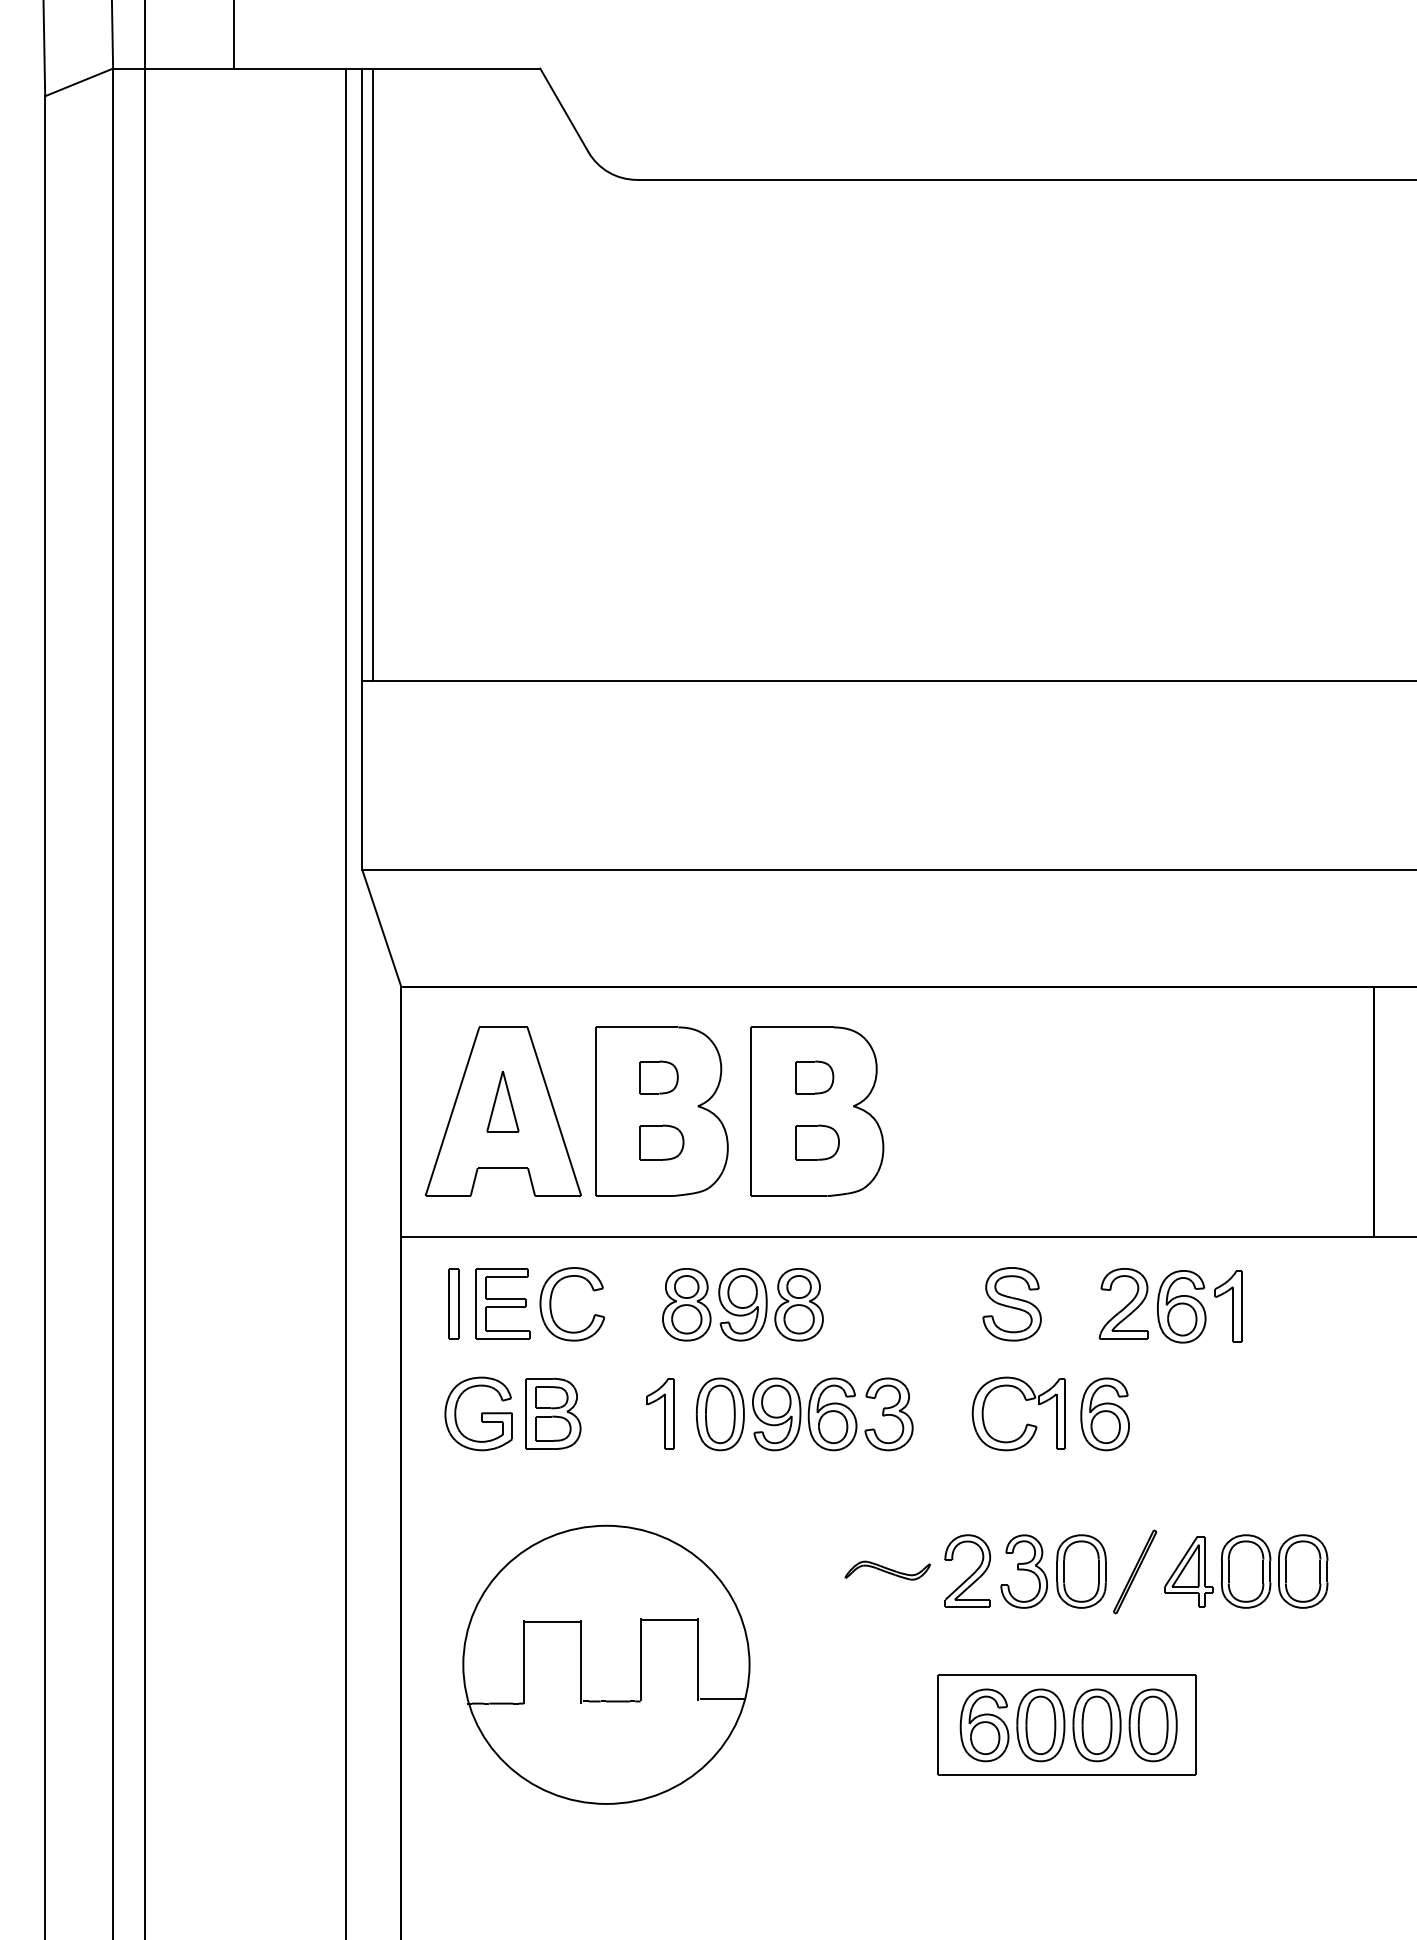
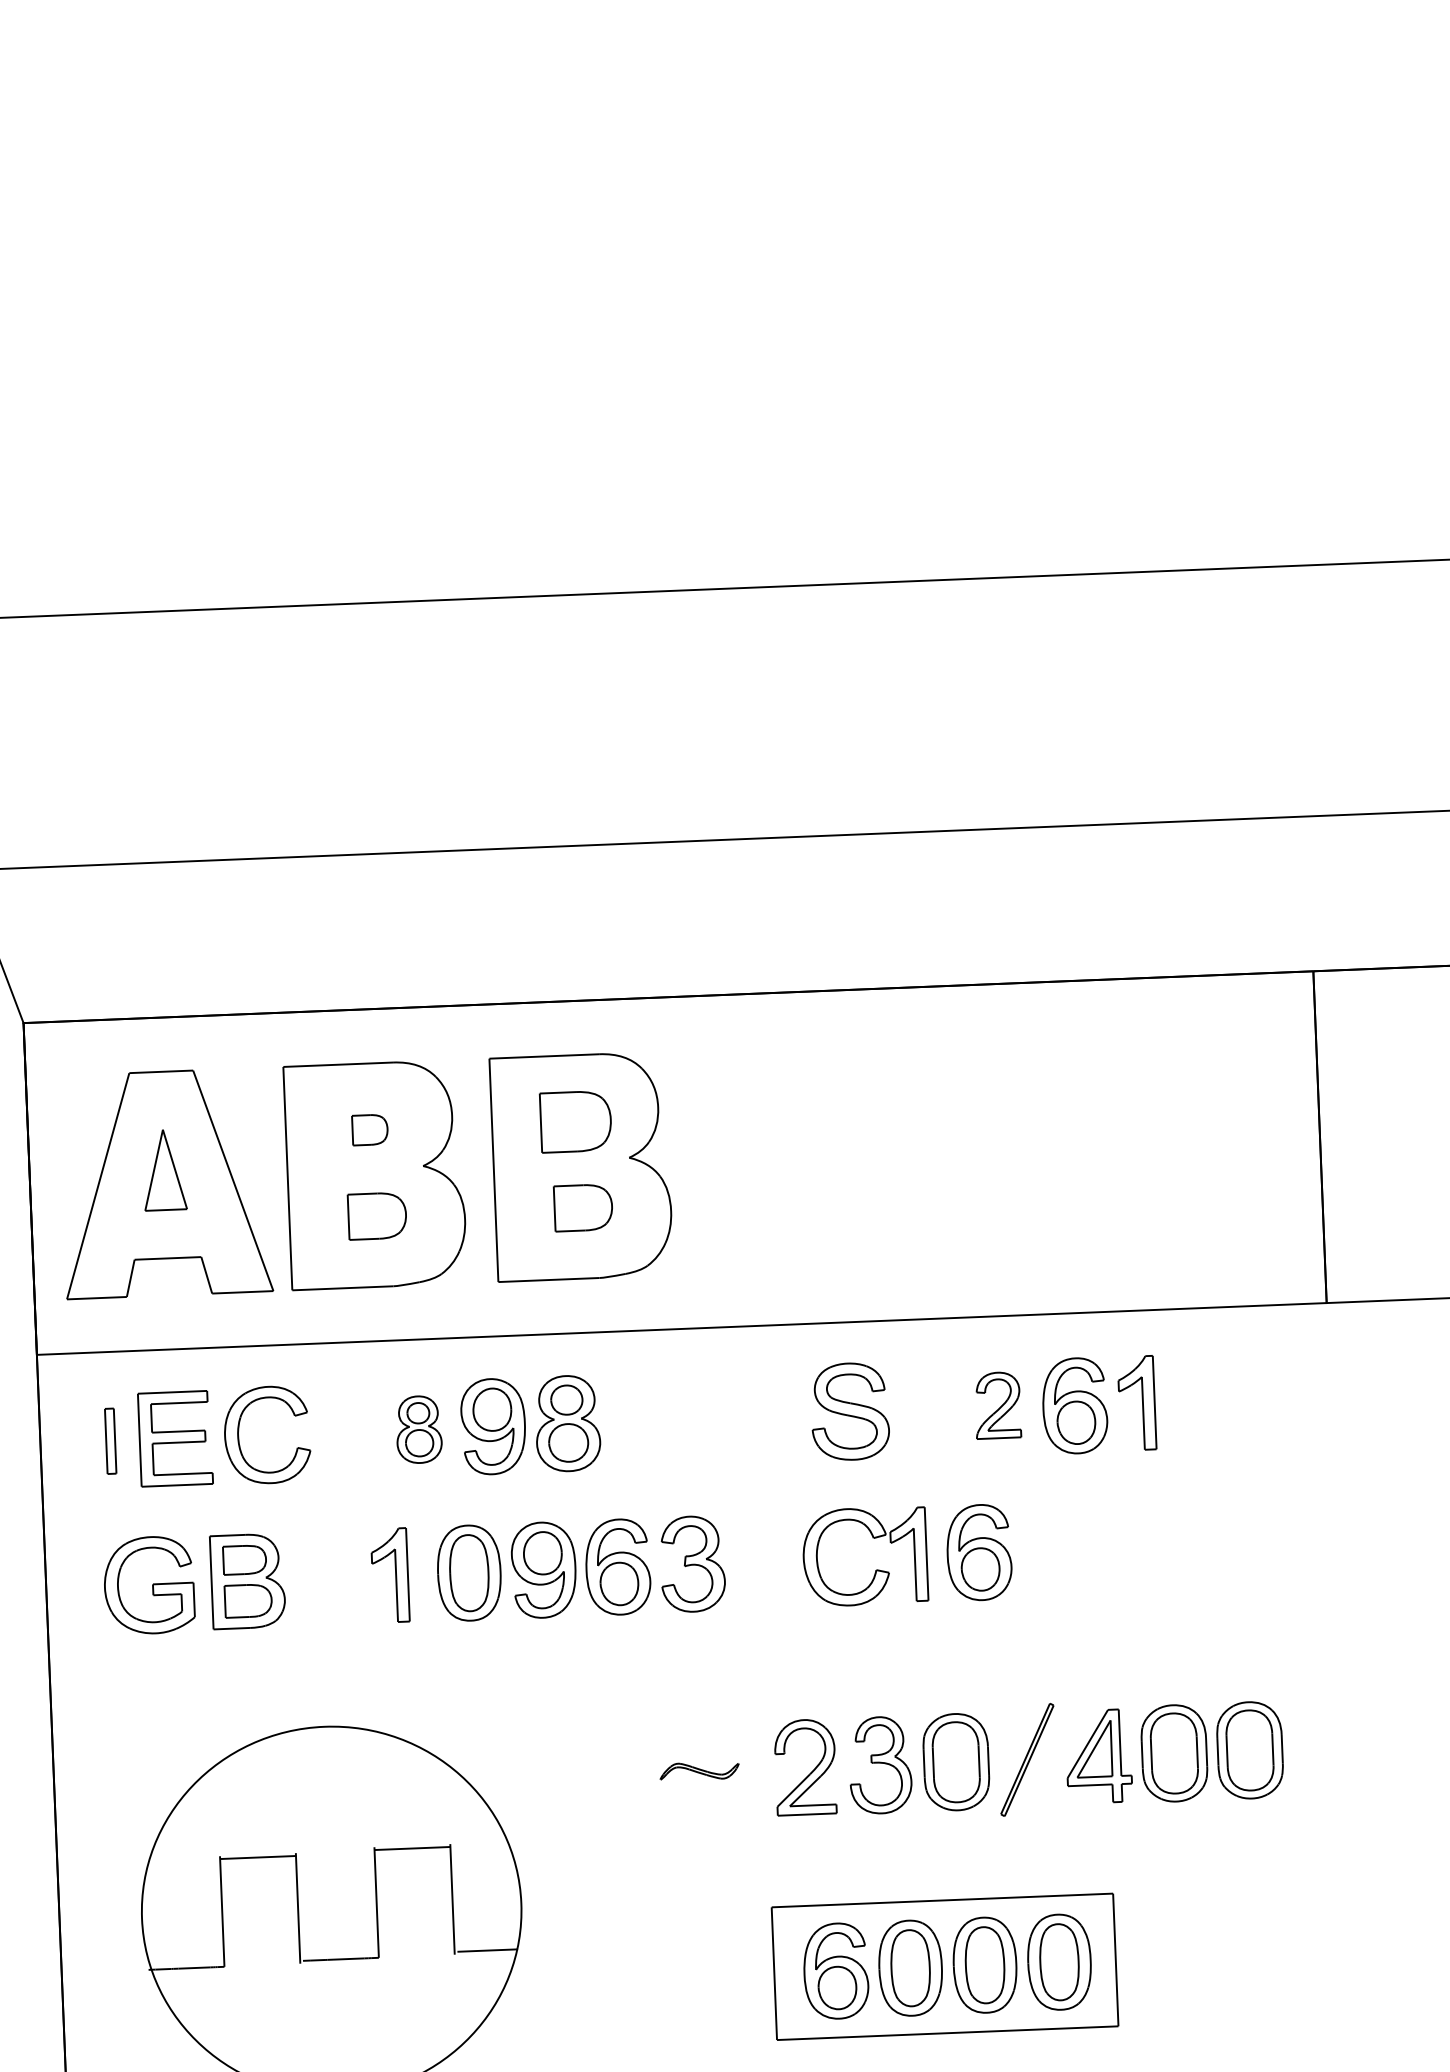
part: (658, 1077) -> (369, 1129), size x0.7
part: (814, 1077) -> (576, 1121), size x1.4
part: (453, 1303) -> (109, 1440), size x0.7
part: (1123, 1303) -> (997, 1404), size x0.7
part: (686, 1304) -> (418, 1429), size x0.7
part: (887, 1570) -> (699, 1771), size x0.7

